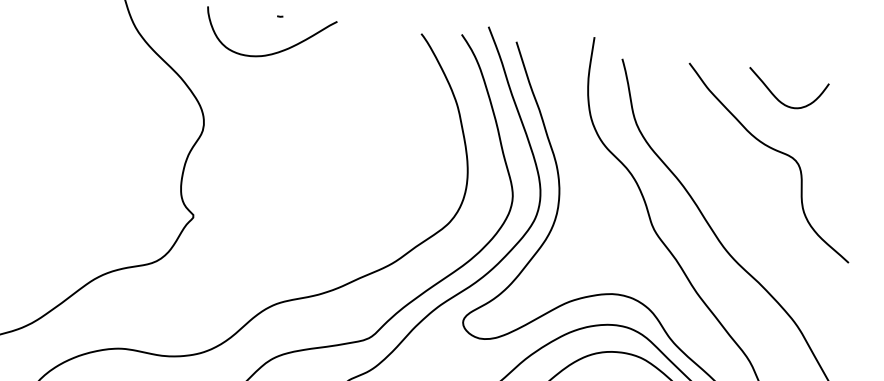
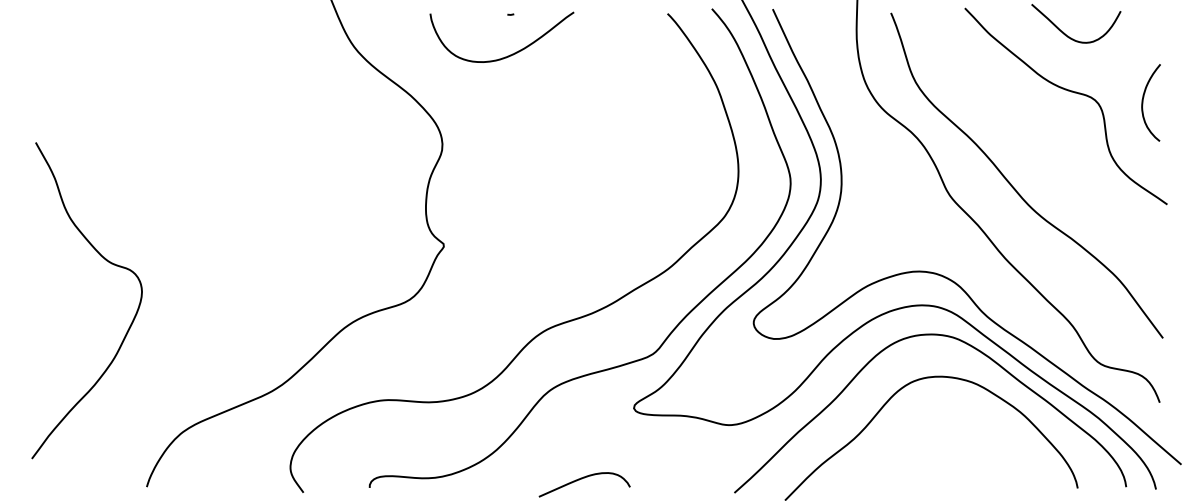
curve: (839, 168) -> (1143, 102), added

